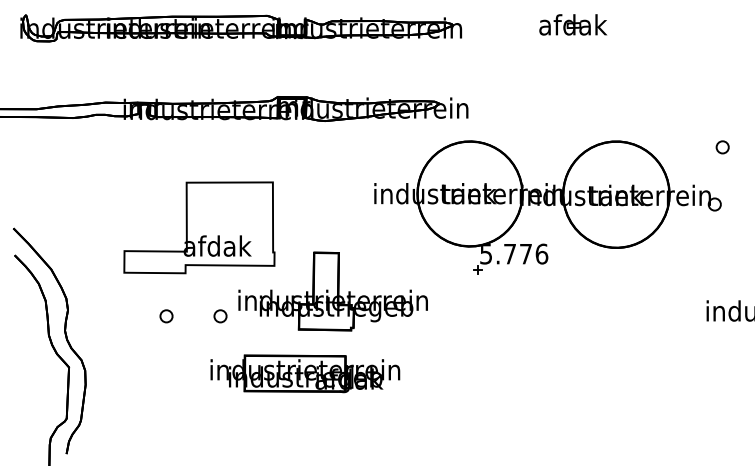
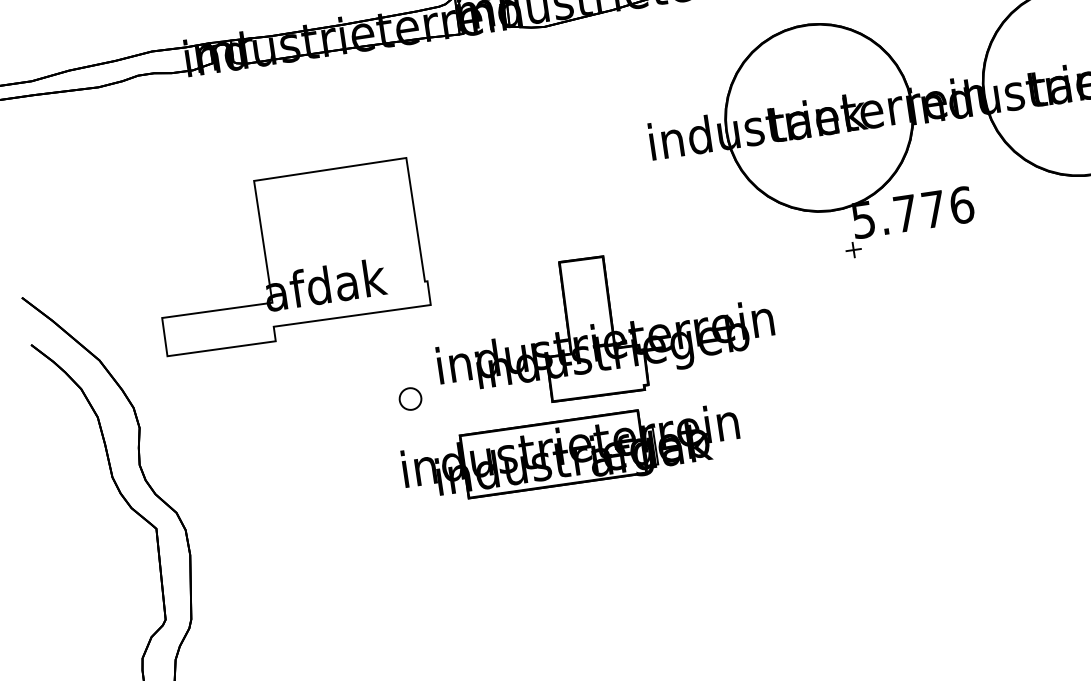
part: (199, 227) -> (288, 256), moved
part: (166, 316) -> (315, 413), removed
part: (305, 373) -> (571, 451), moved

